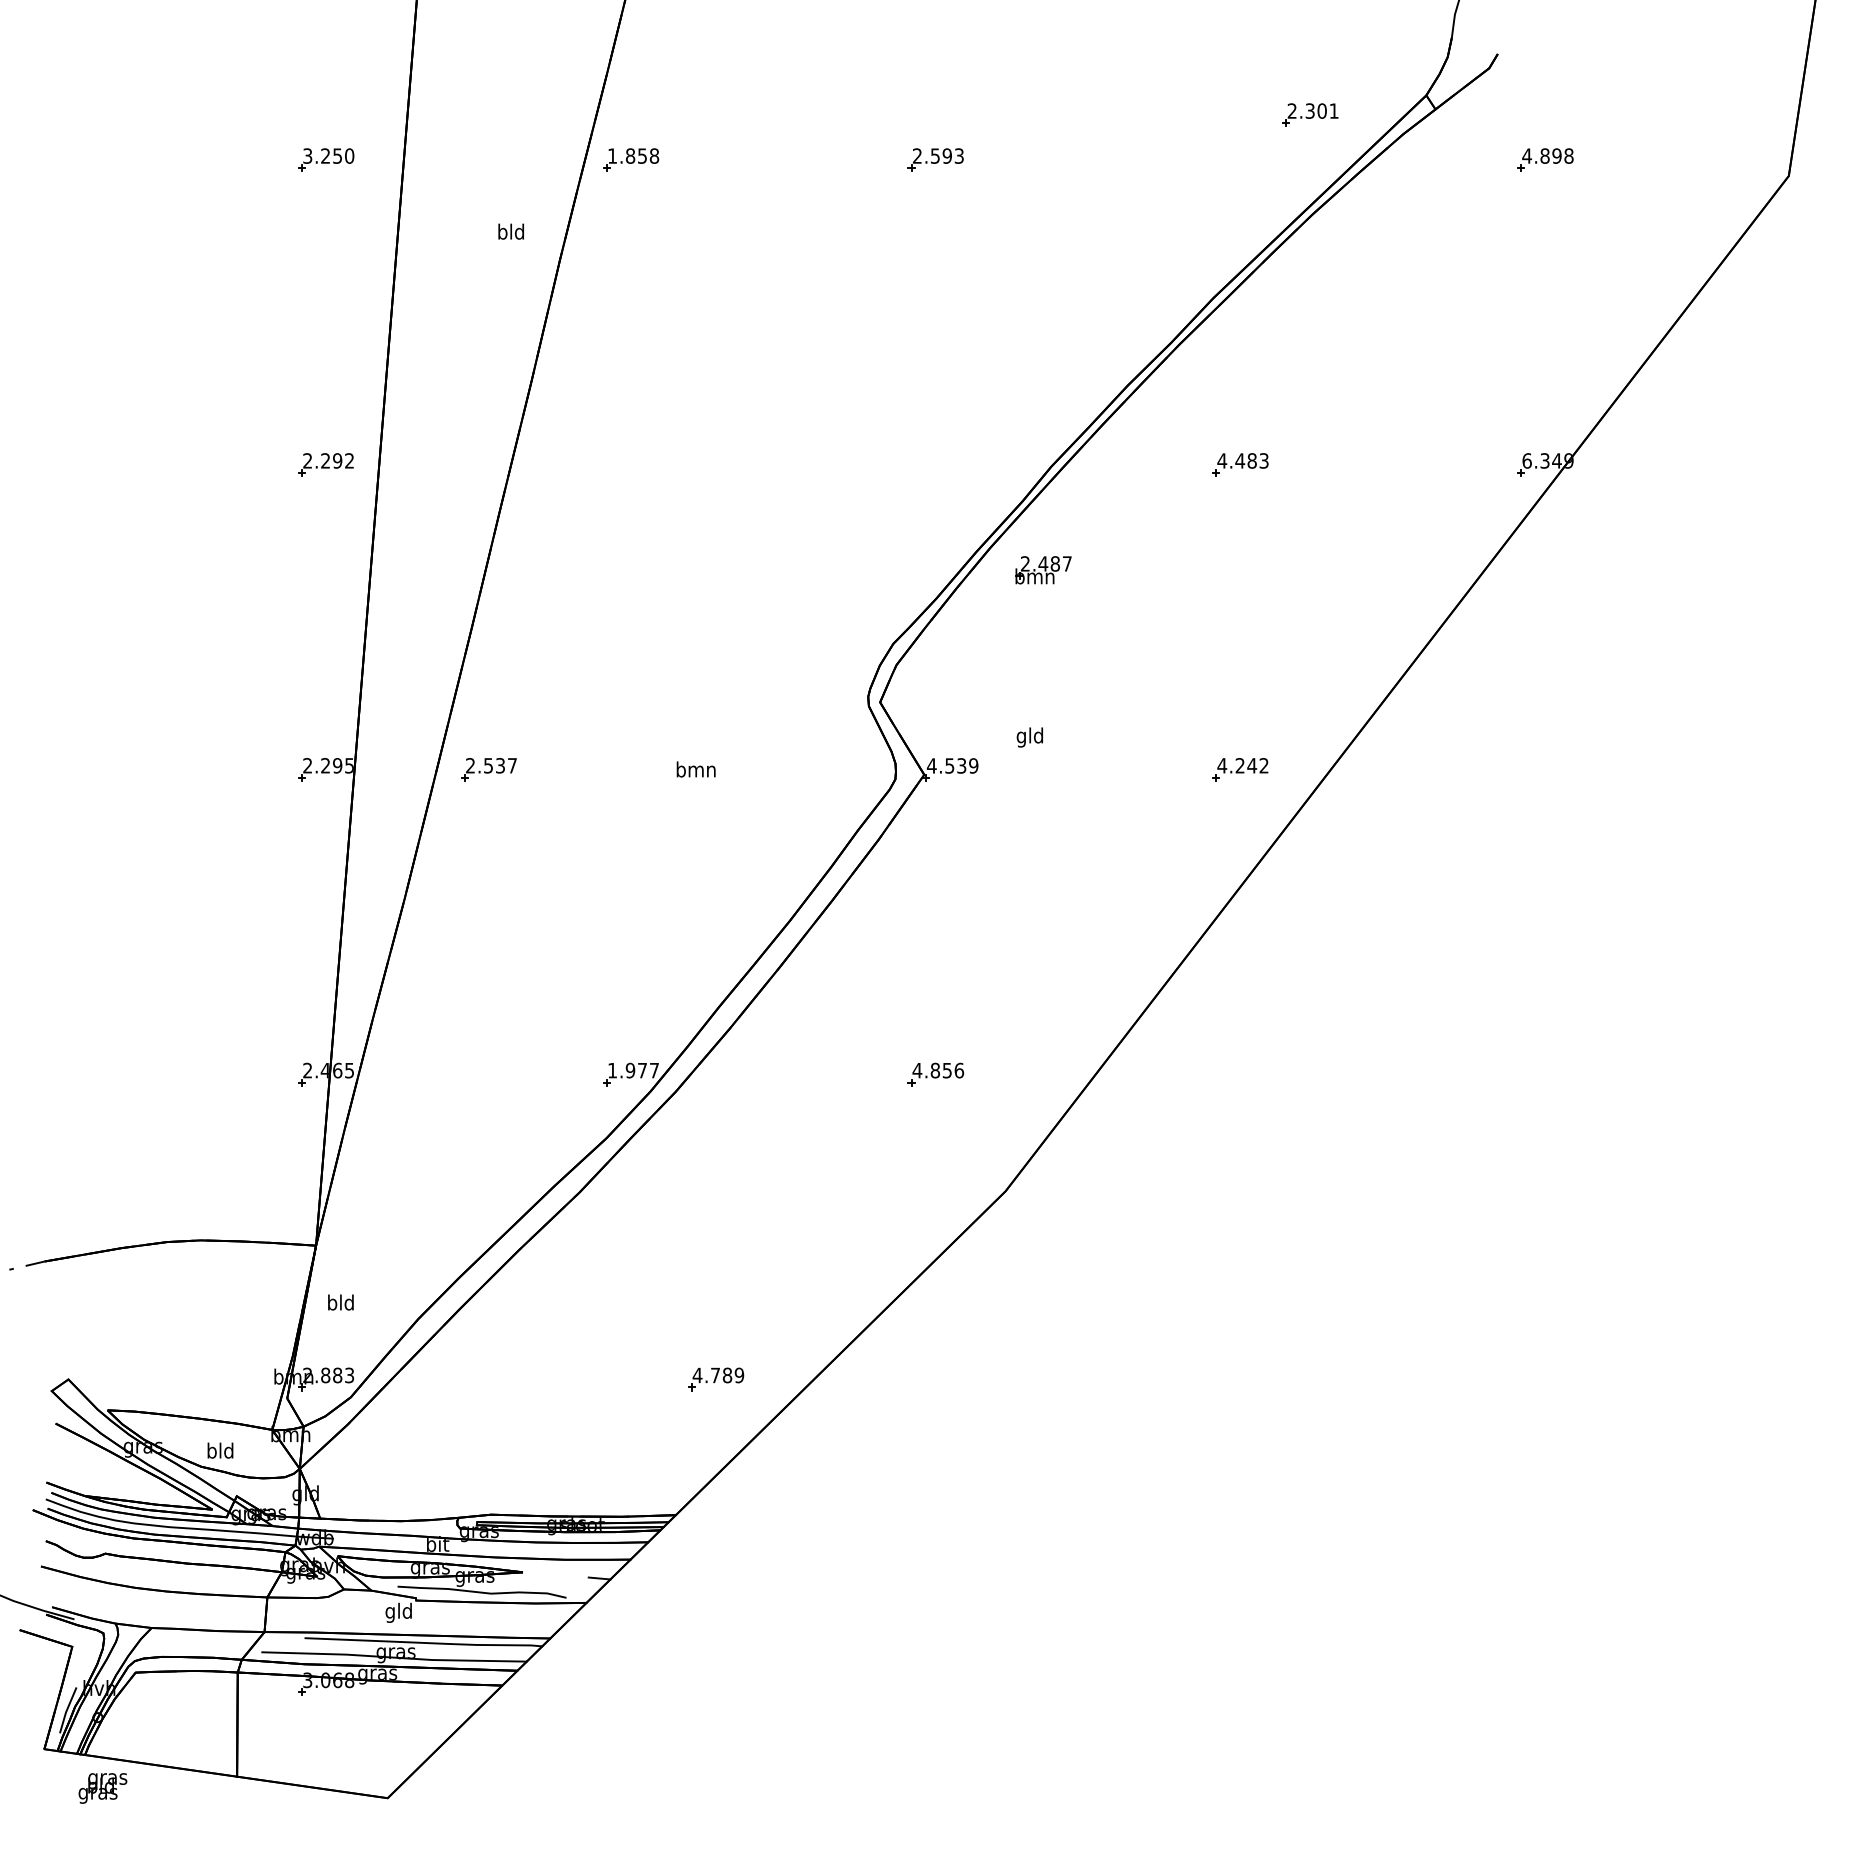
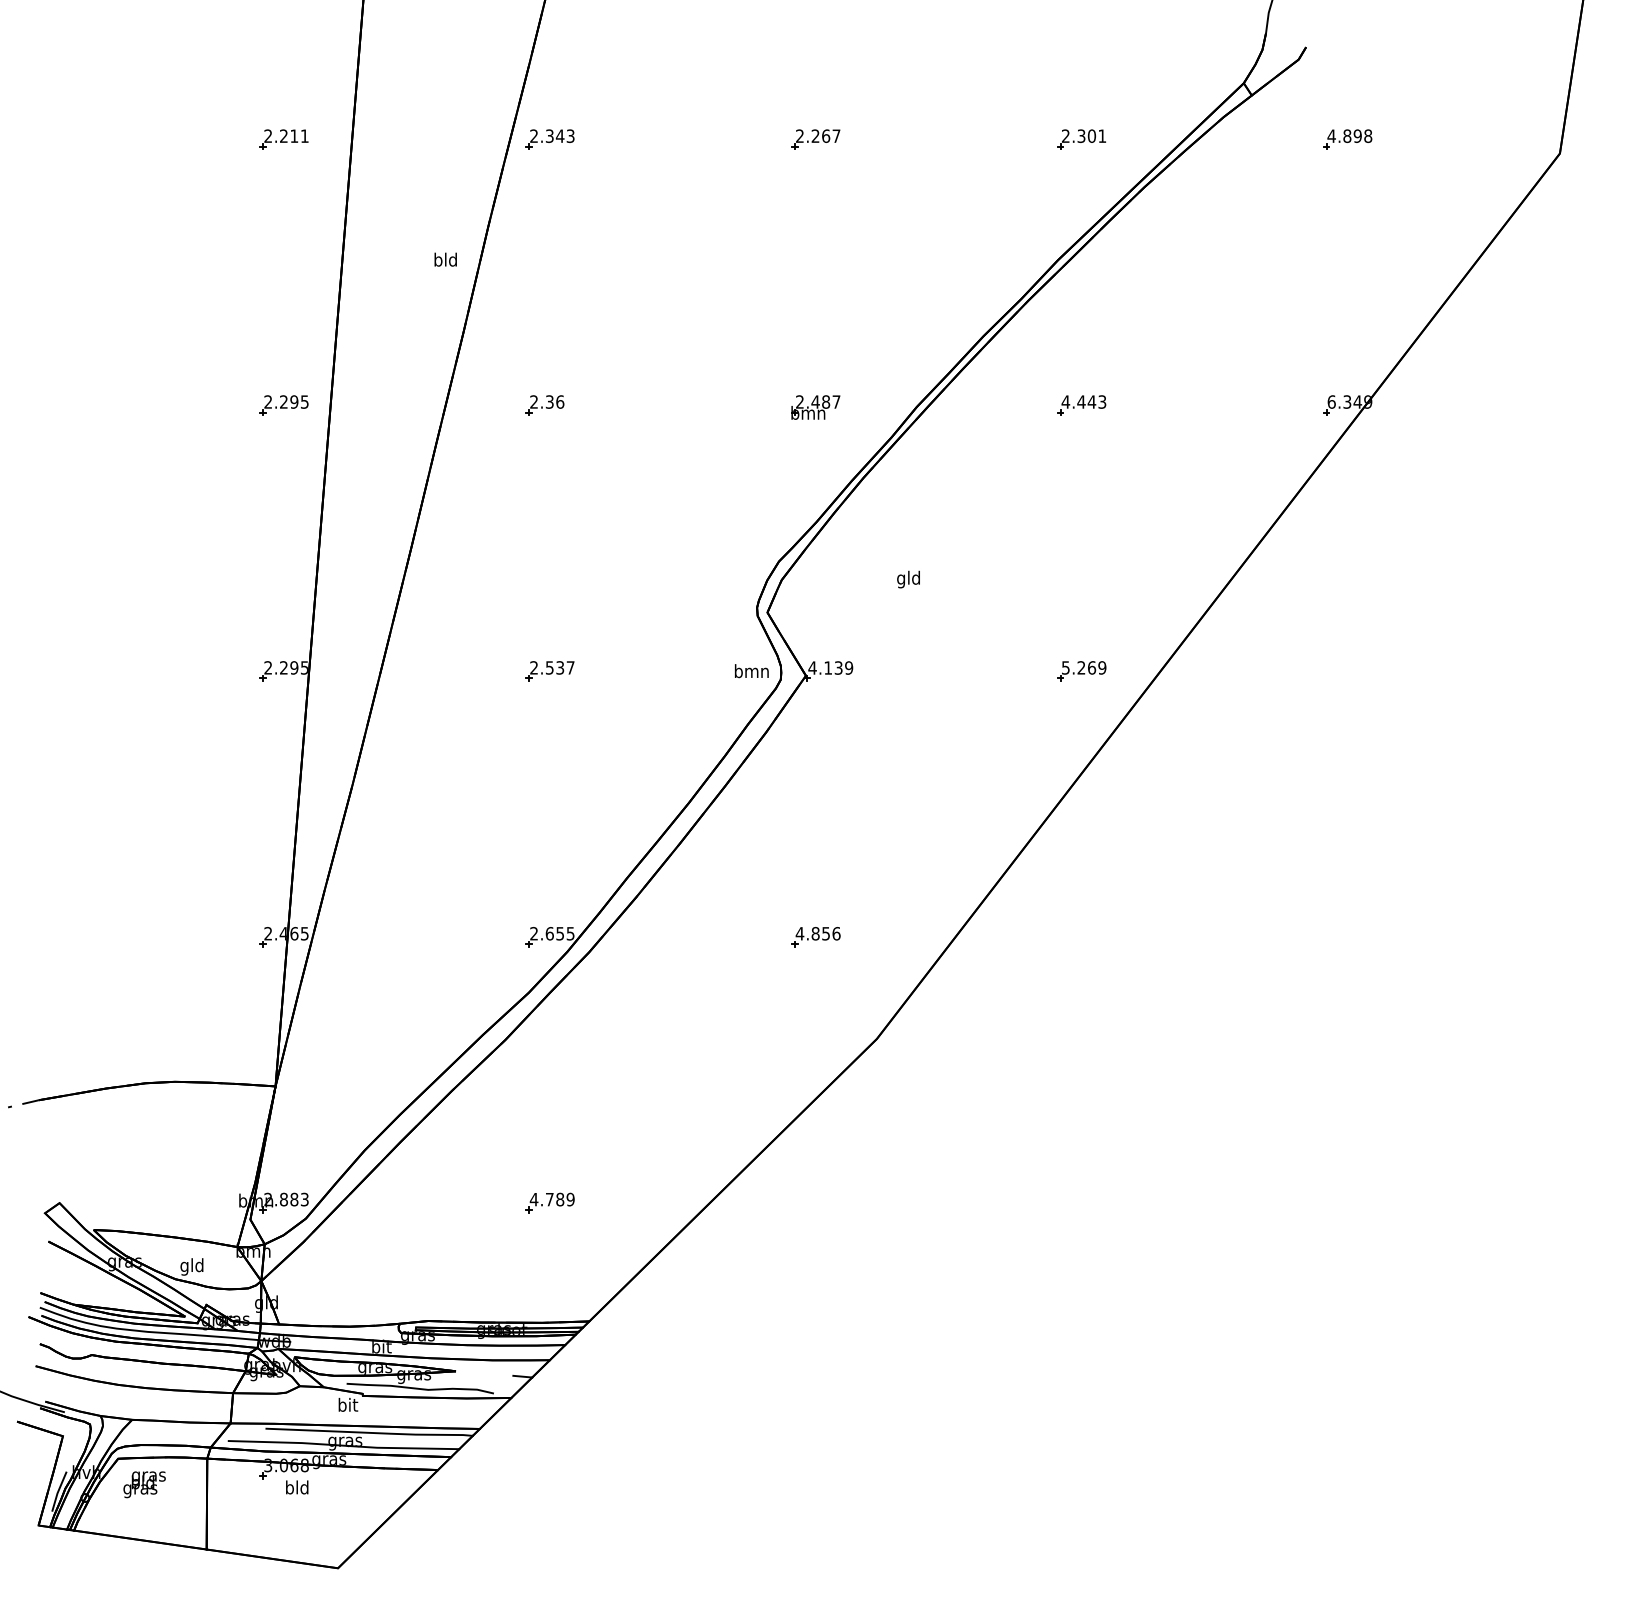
part: (1310, 114) -> (1081, 139), moved
text: (328, 155) -> (286, 135), 3.250 -> 2.211
text: (633, 155) -> (552, 135), 1.858 -> 2.343
text: (947, 155) -> (826, 135), 2.593 -> 2.267
text: (510, 231) -> (445, 259), moved
text: (349, 460) -> (304, 401), 2.292 -> 2.295
text: (1252, 460) -> (1092, 401), 4.483 -> 4.443
part: (625, 464) -> (545, 405), added
part: (1043, 570) -> (815, 407), moved
text: (1029, 737) -> (908, 579), moved
text: (949, 765) -> (827, 667), 4.539 -> 4.139
text: (1242, 765) -> (1083, 667), 4.242 -> 5.269
part: (488, 769) -> (549, 671), moved
text: (695, 769) -> (751, 671), moved
text: (633, 1070) -> (552, 933), 1.977 -> 2.655
text: (340, 1302) -> (296, 1487), moved
part: (716, 1379) -> (550, 1203), moved
text: (211, 1452) -> (184, 1266), bld -> gld
text: (398, 1612) -> (347, 1406), gld -> bit
text: (102, 1788) -> (144, 1484), moved

